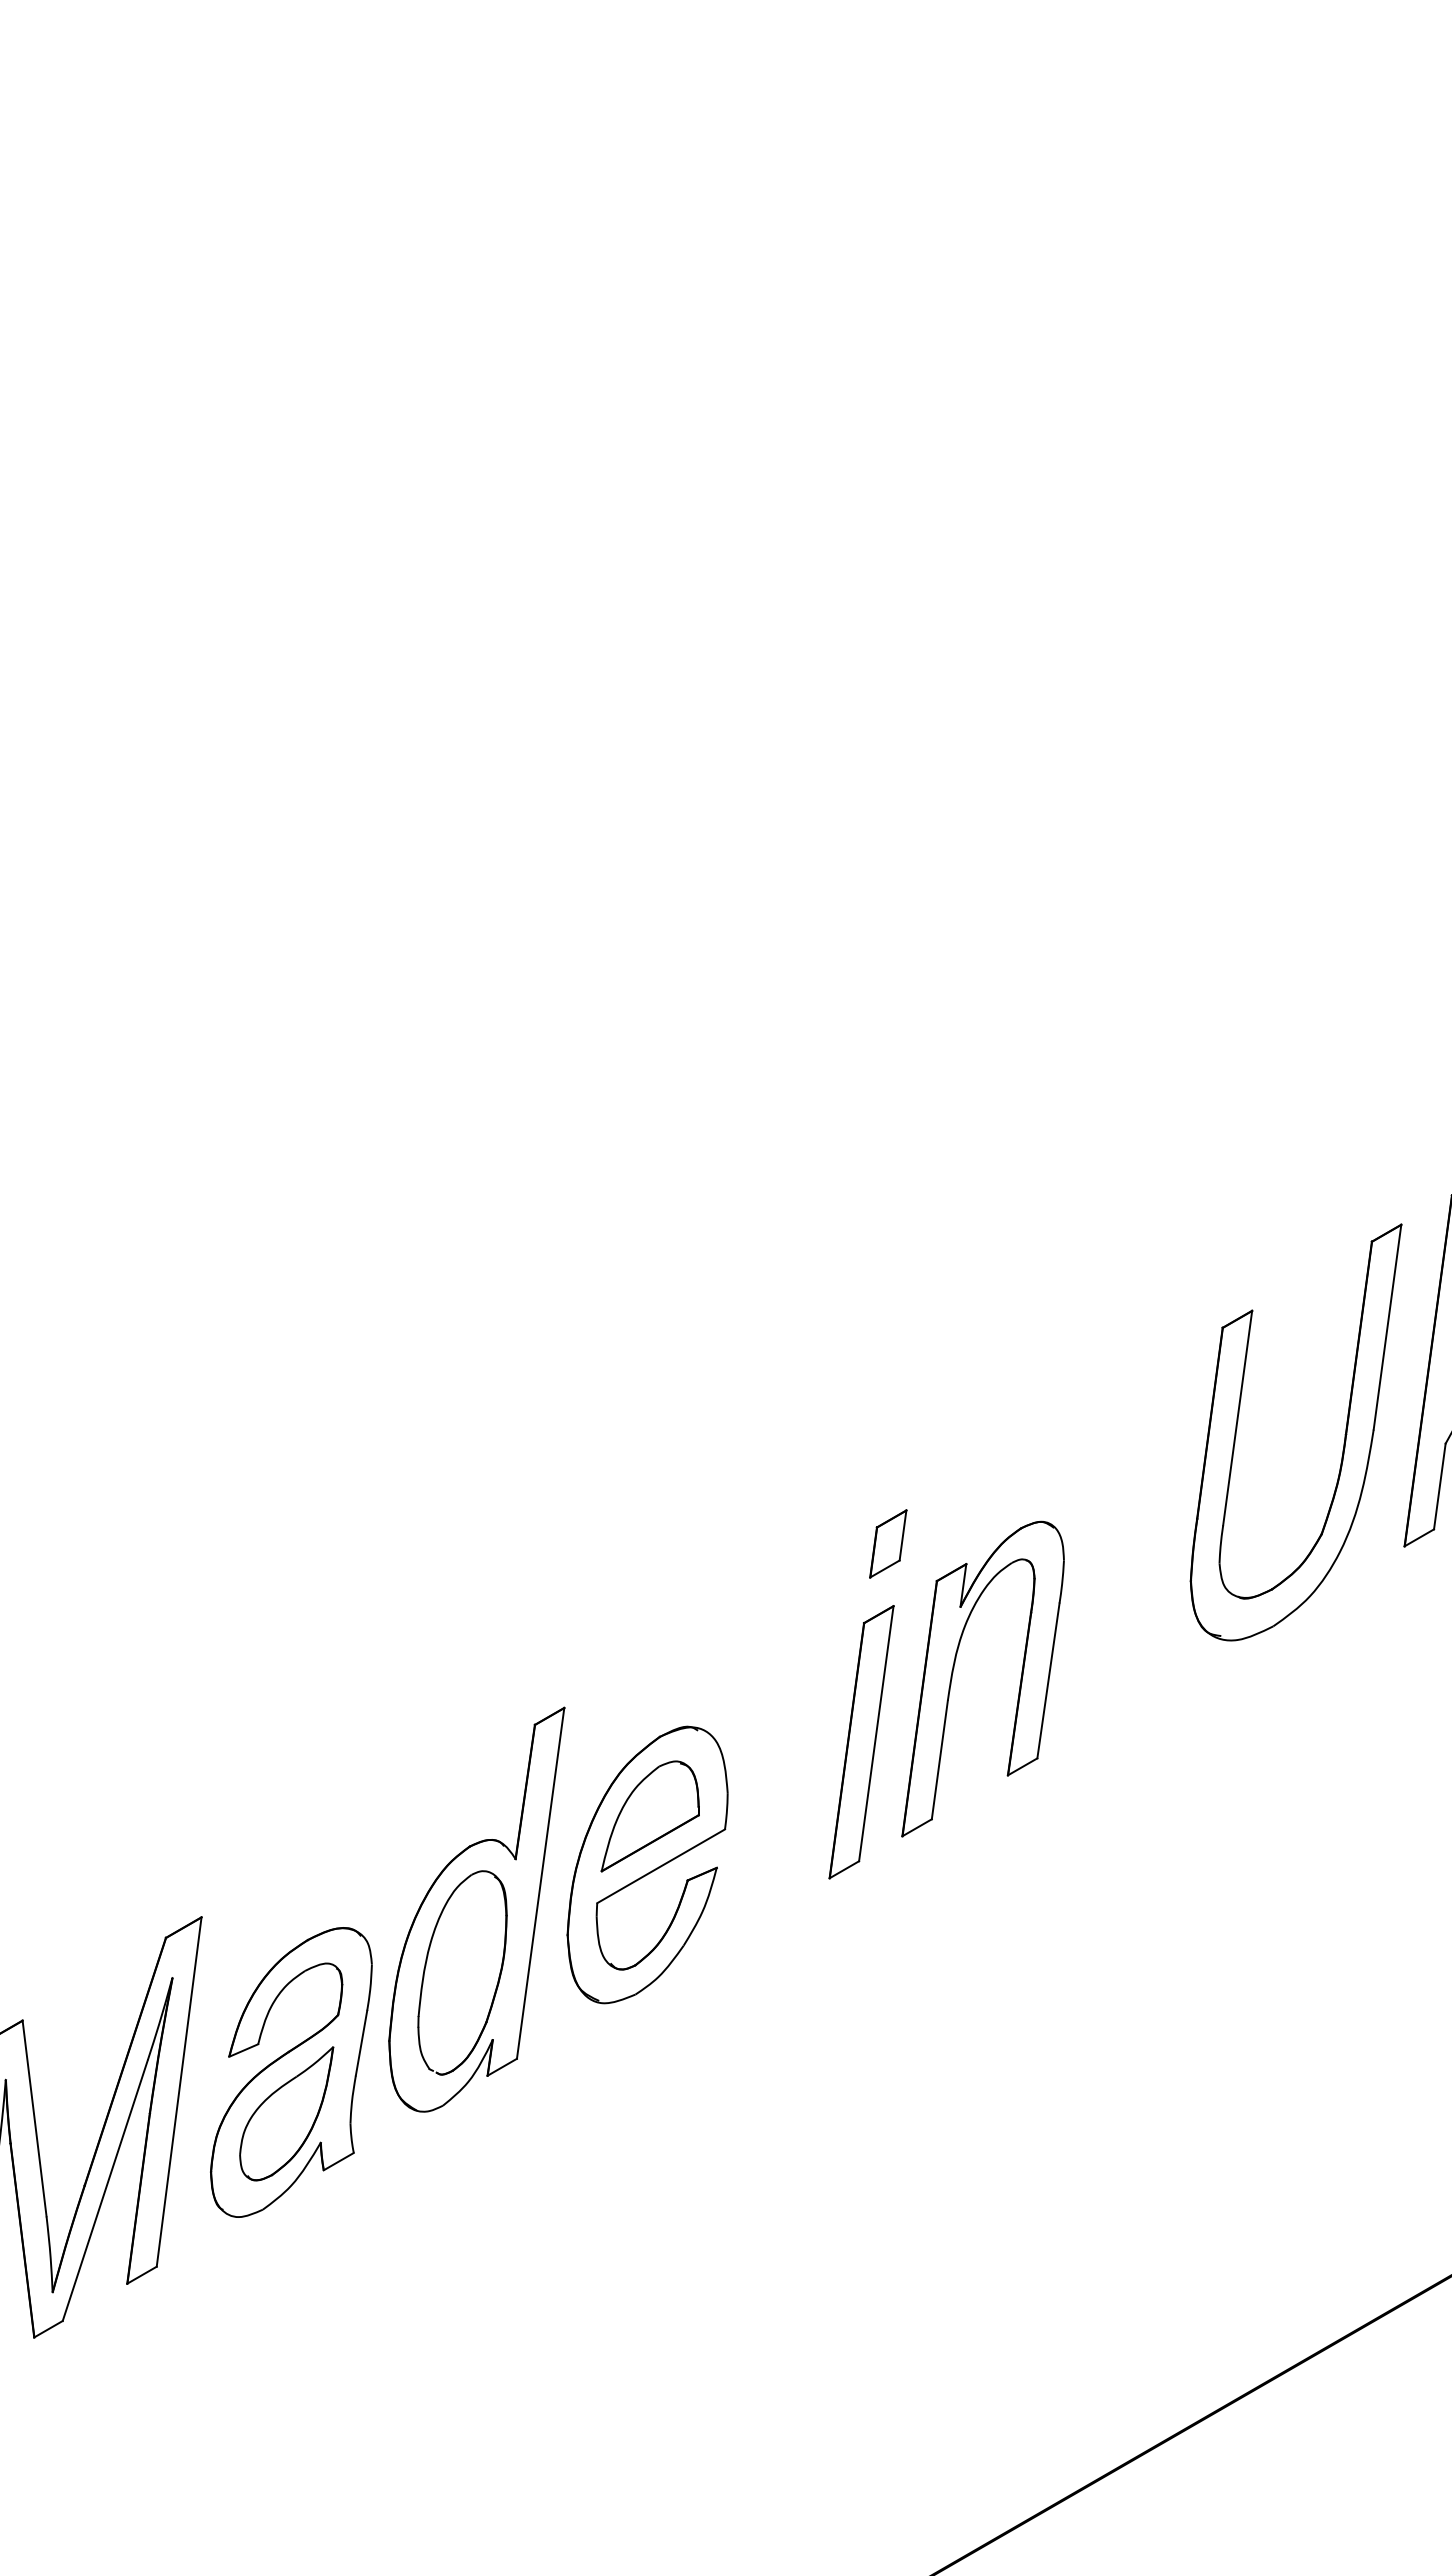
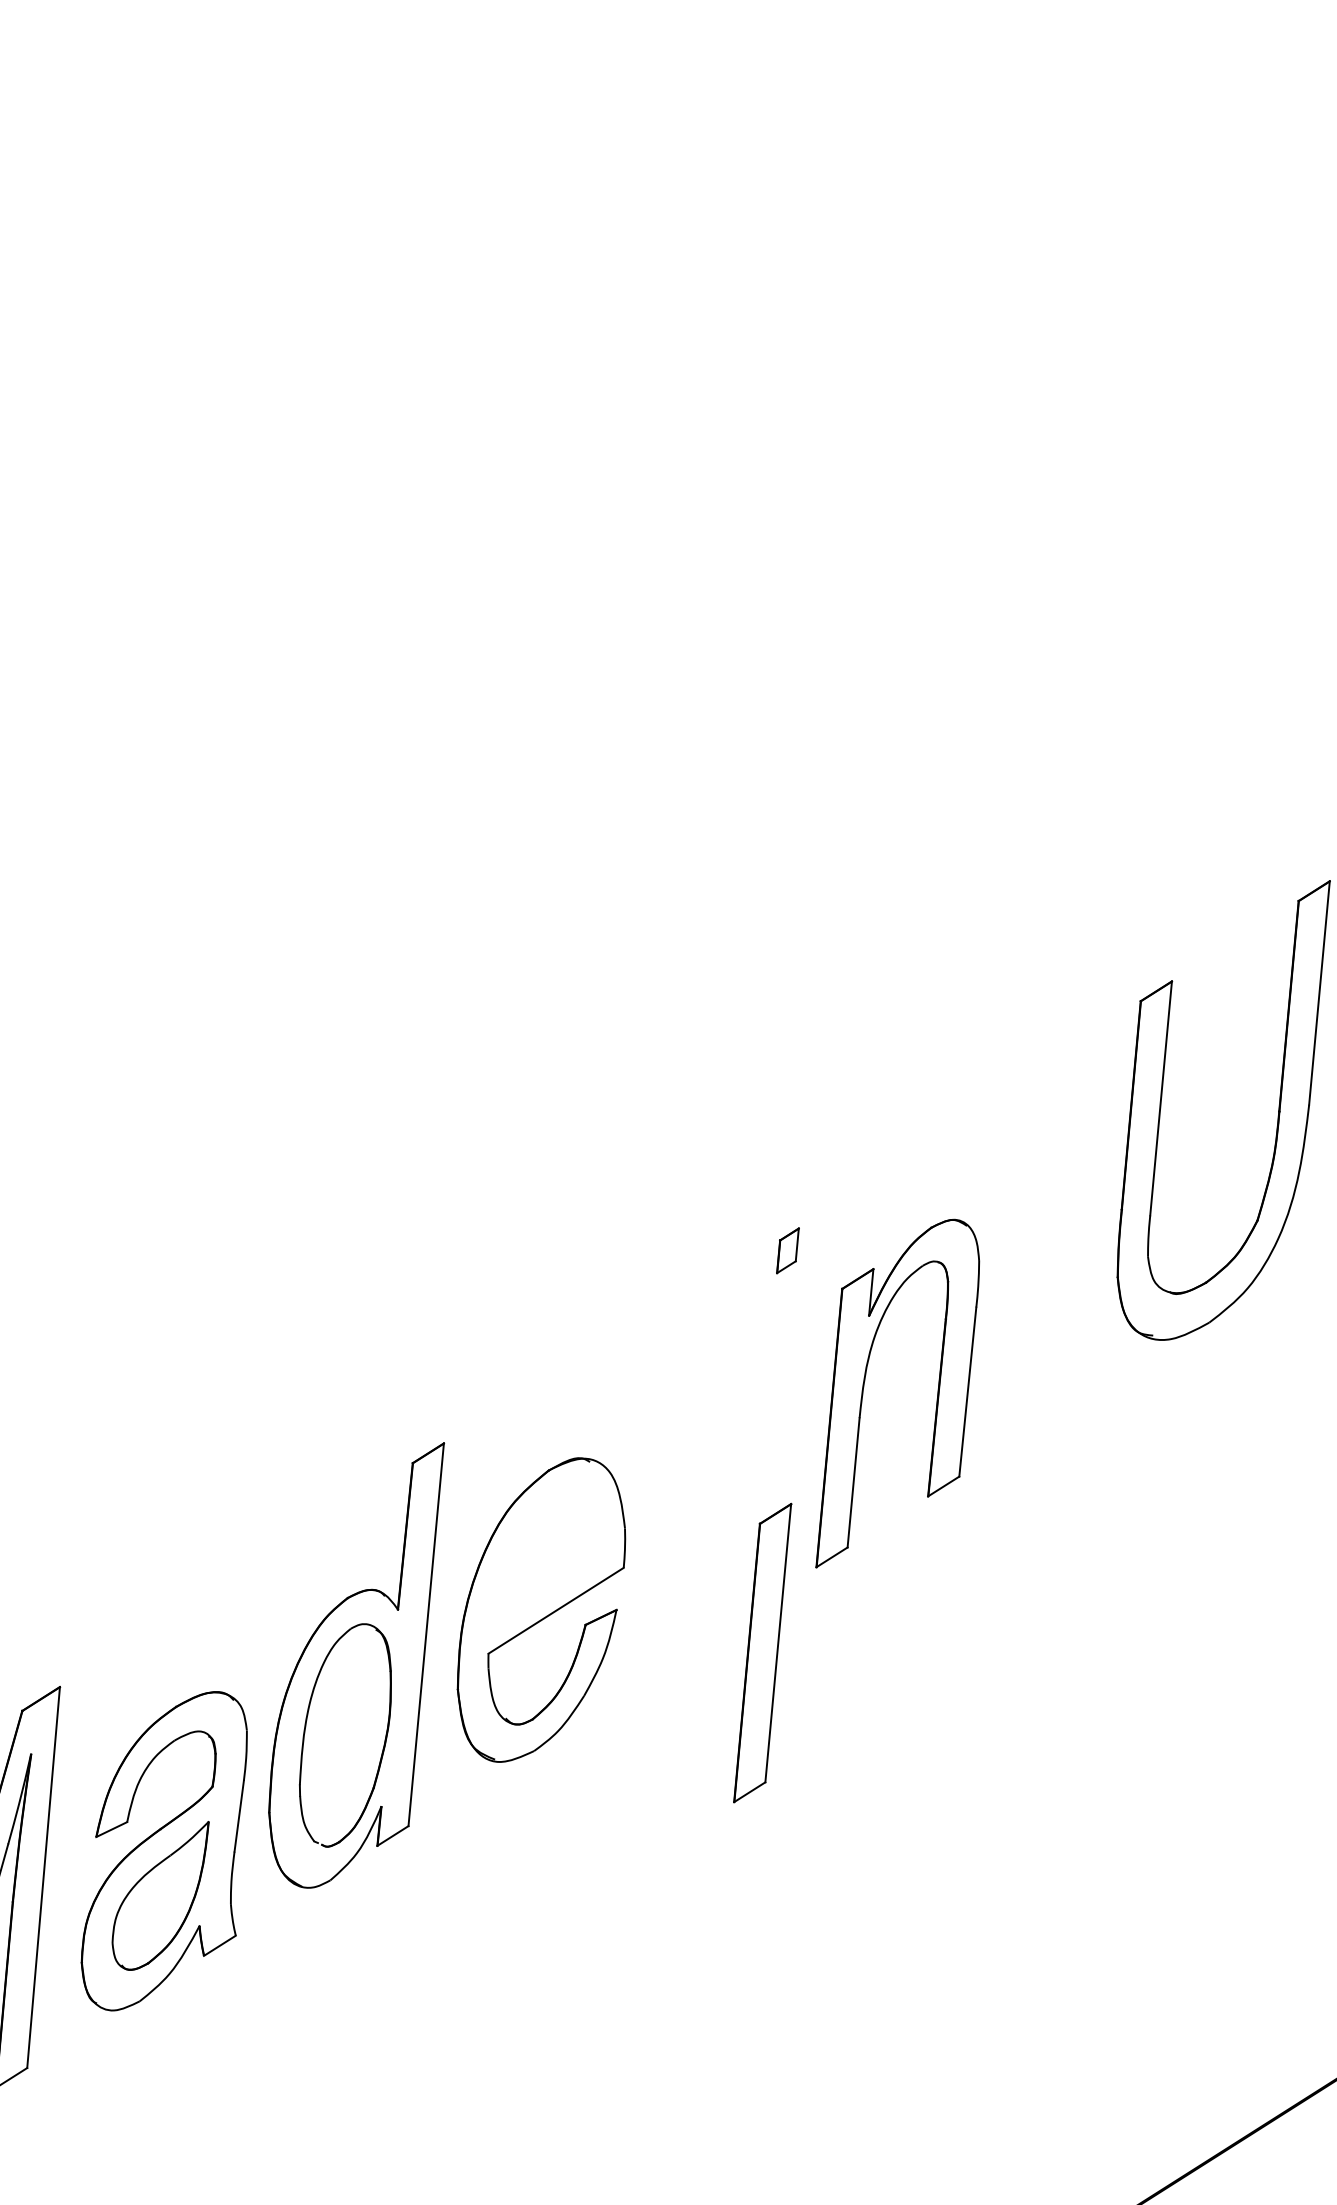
part: (888, 1543) -> (788, 1250), size x0.6
part: (861, 1742) -> (762, 1653), moved
part: (649, 1816) -> (541, 1557), removed

